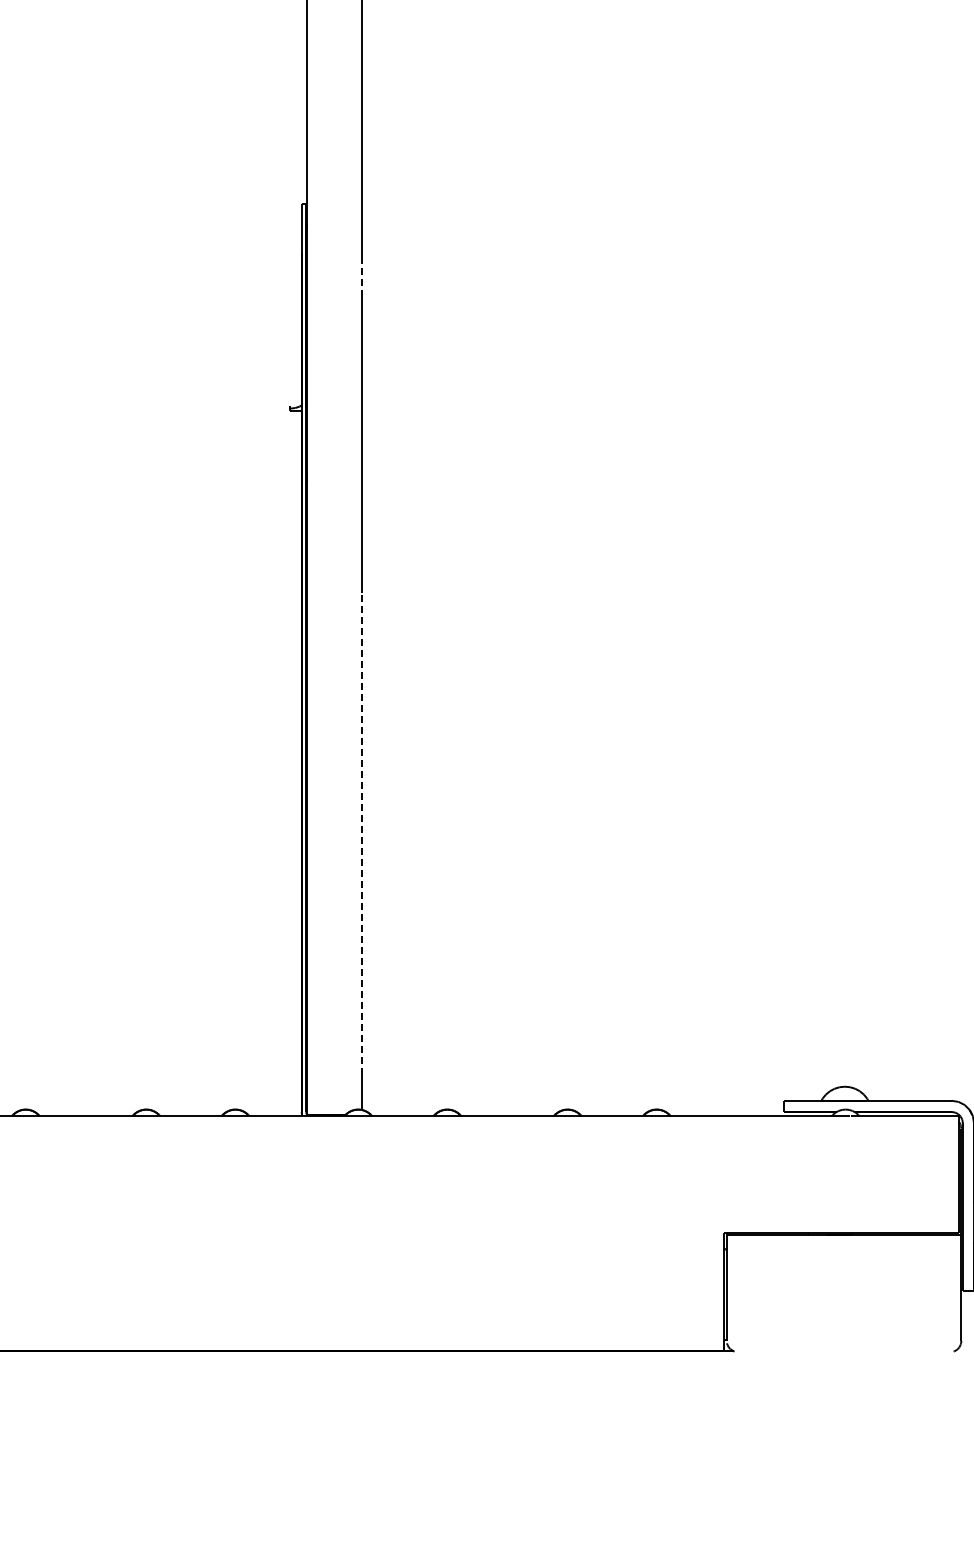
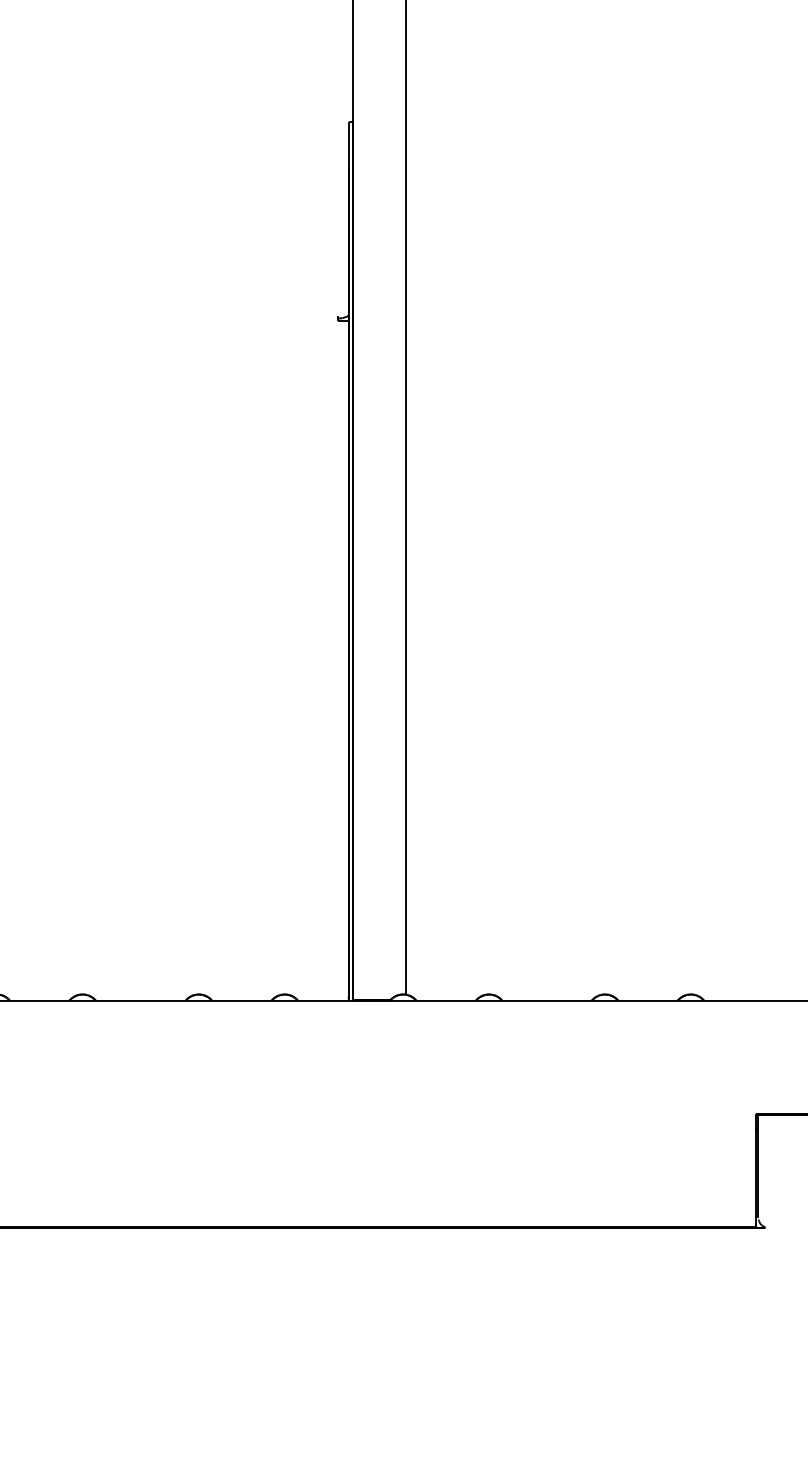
line: (361, 280) -> (406, 195), dashed -> solid
line: (361, 833) -> (406, 728), dashed -> solid

